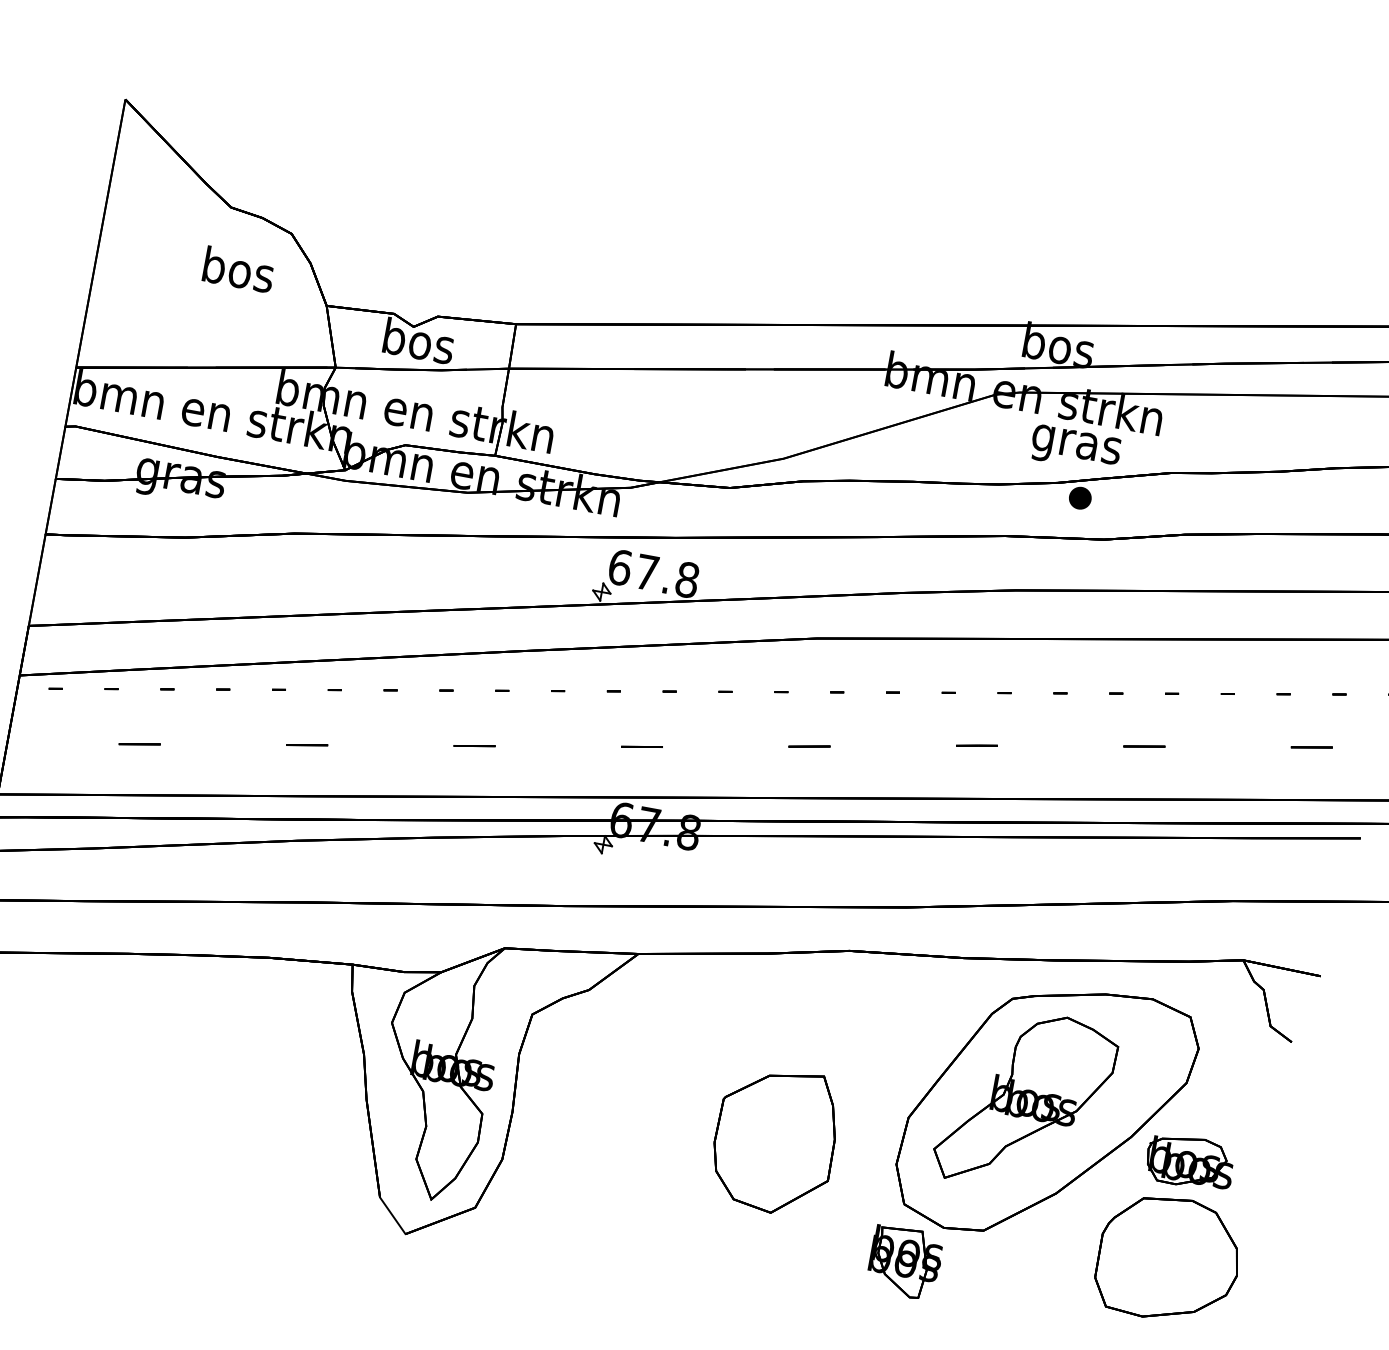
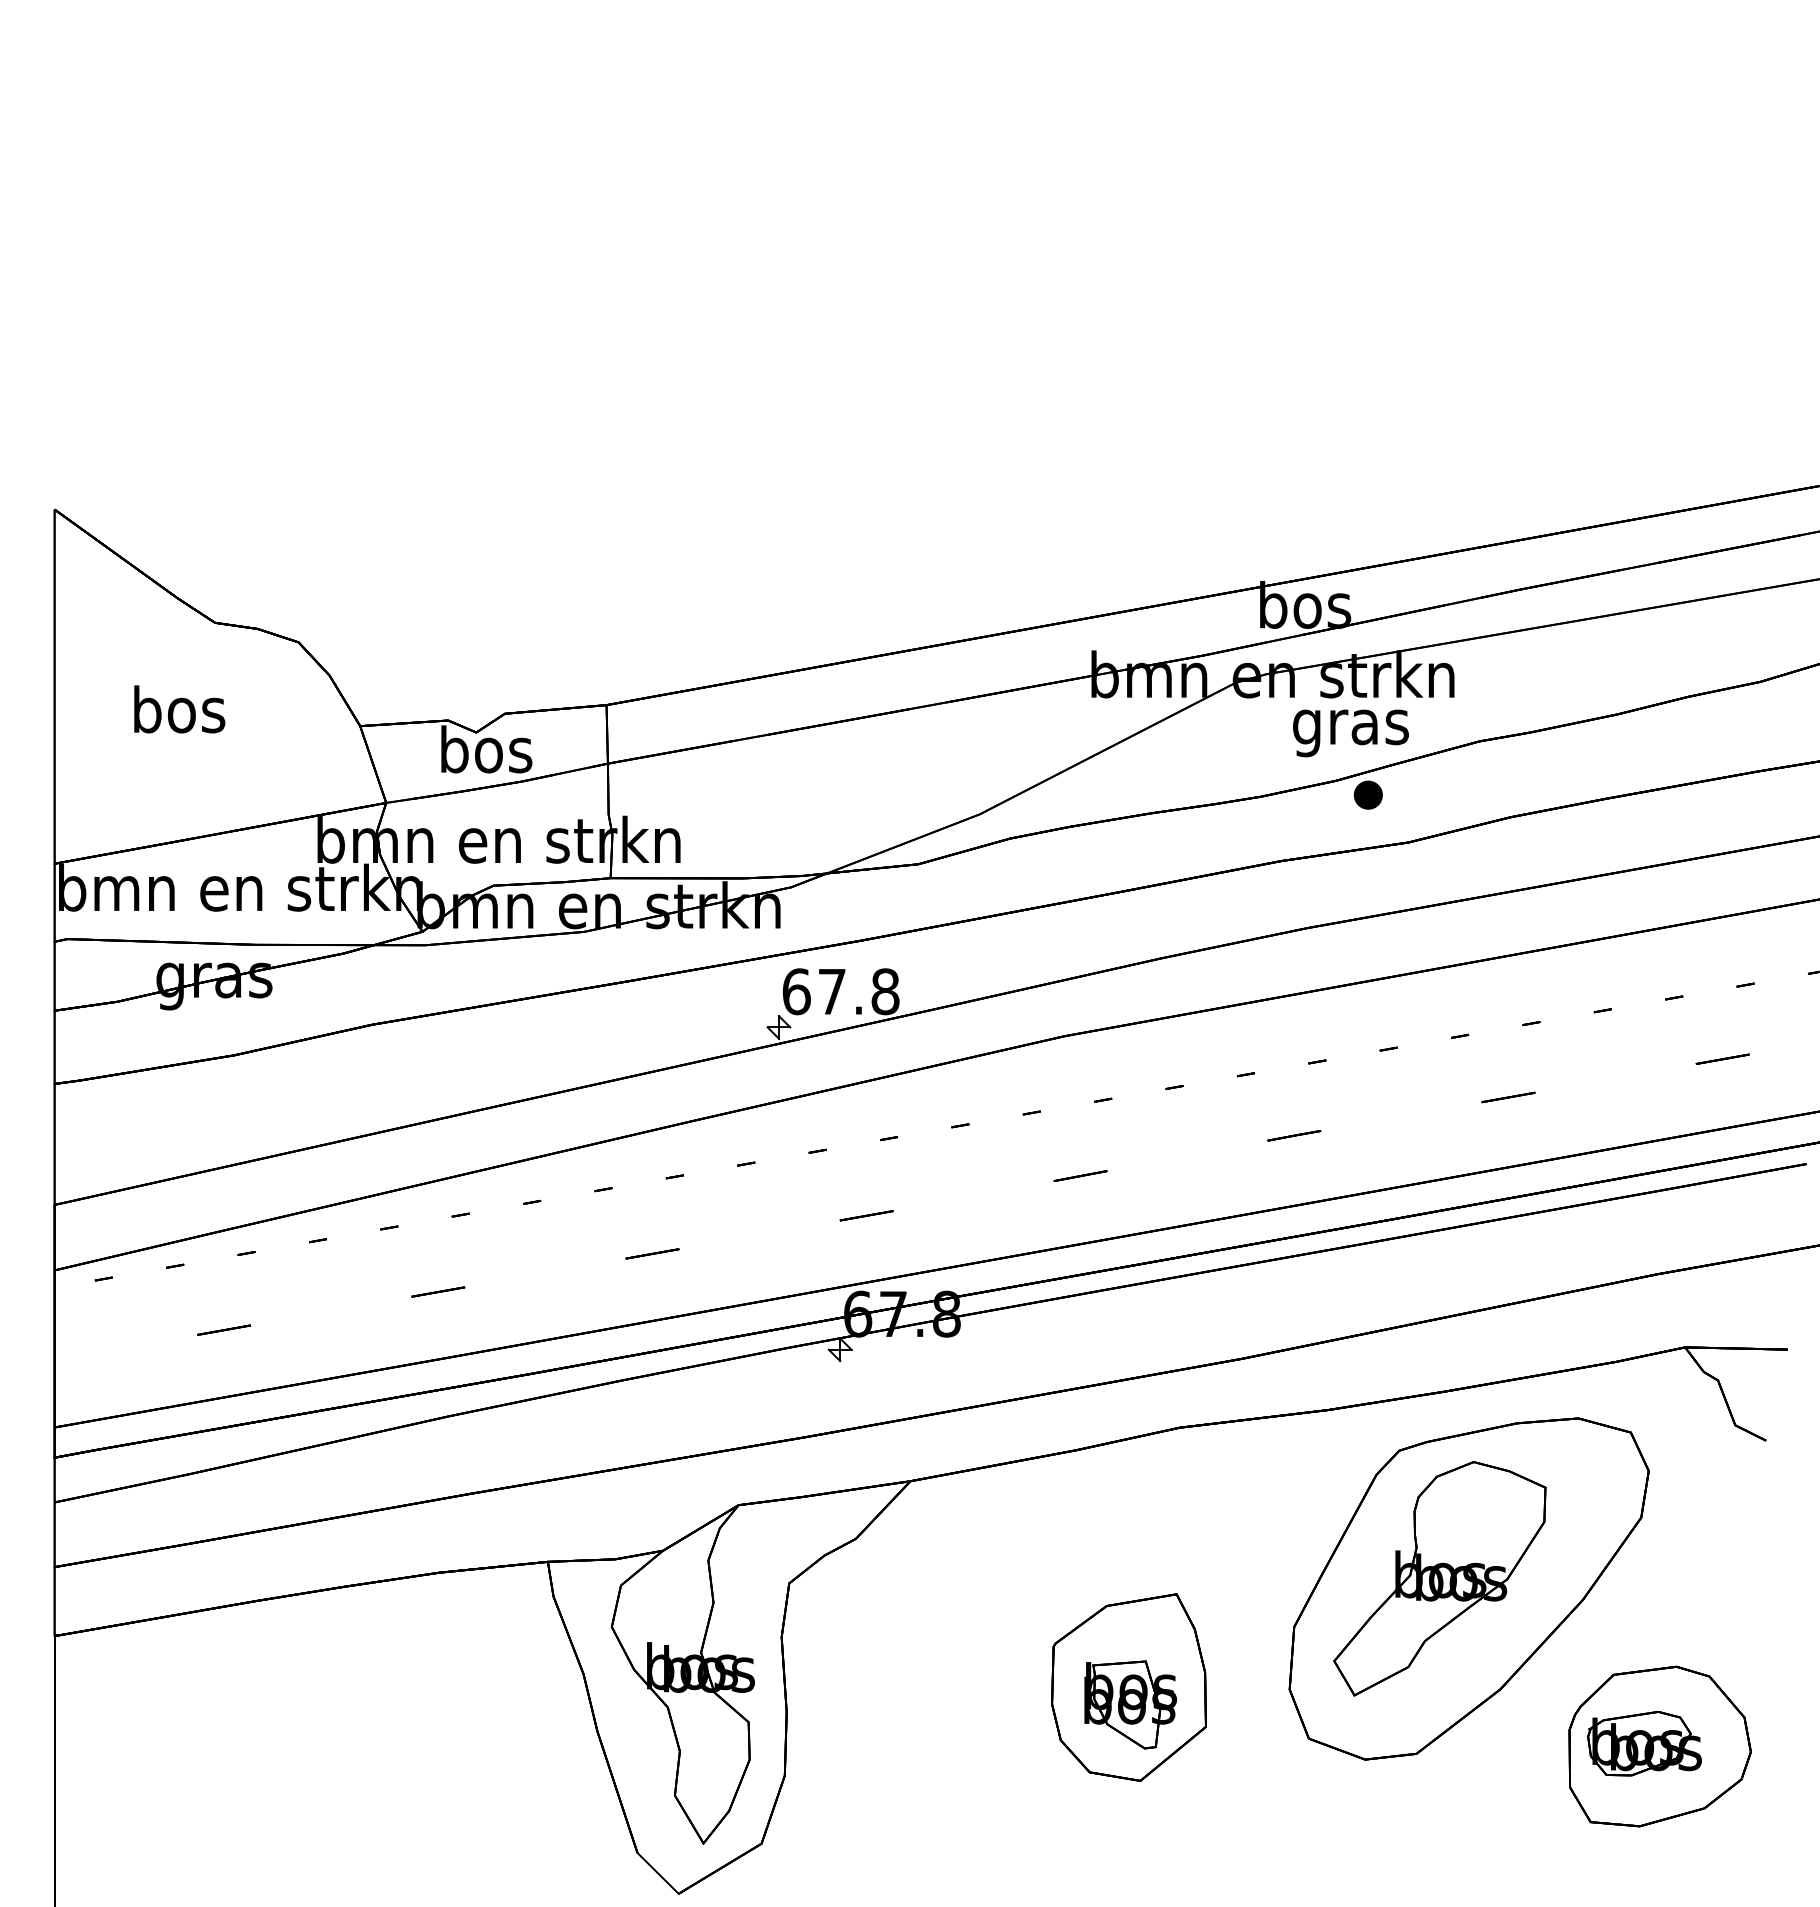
text: (238, 269) -> (179, 709), moved
part: (1190, 1161) -> (1644, 1743), moved
part: (905, 1262) -> (1130, 1704), moved

